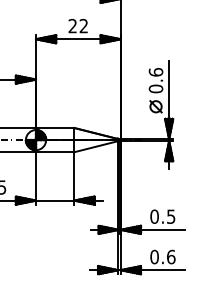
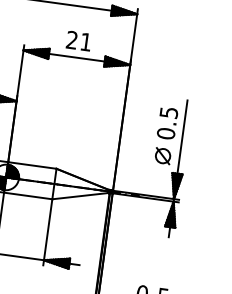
text: (83, 25) -> (85, 41), 22 -> 21
text: (155, 72) -> (168, 112), 0.6 -> 0.5

